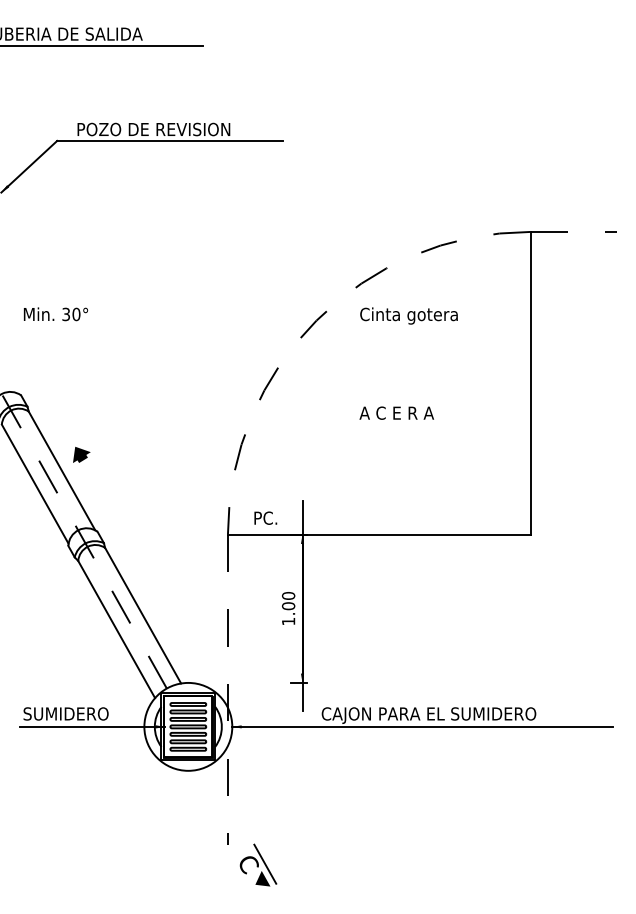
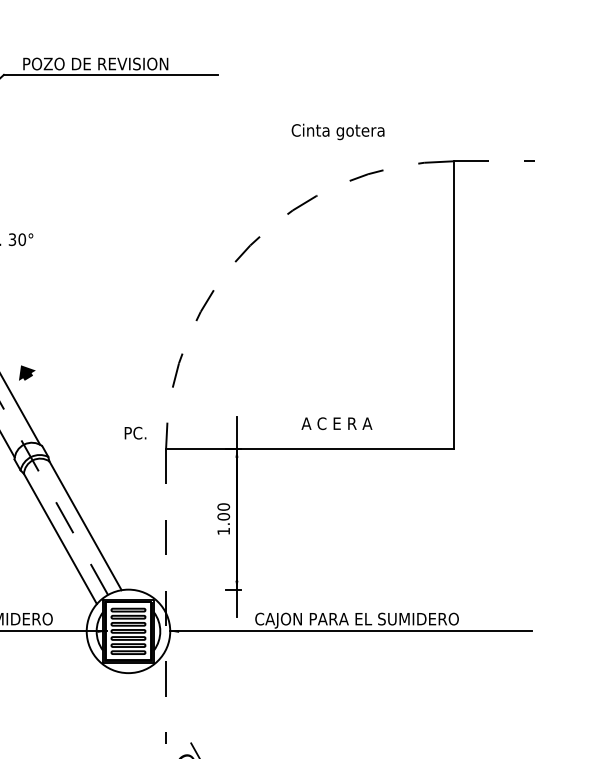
text: (408, 315) -> (337, 131), moved
text: (396, 412) -> (336, 423), moved
text: (265, 517) -> (135, 432), moved

